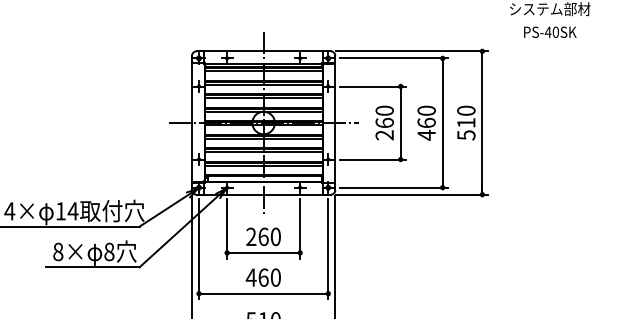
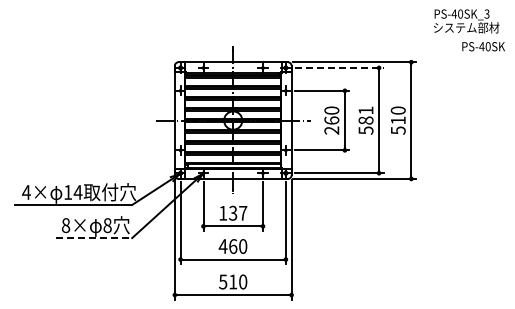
text: (550, 32) -> (483, 46), moved
line: (394, 57) -> (339, 67), solid -> dashed
text: (426, 122) -> (365, 120), 460 -> 581
text: (263, 235) -> (233, 212), 260 -> 137
line: (93, 267) -> (94, 238), solid -> dashed

